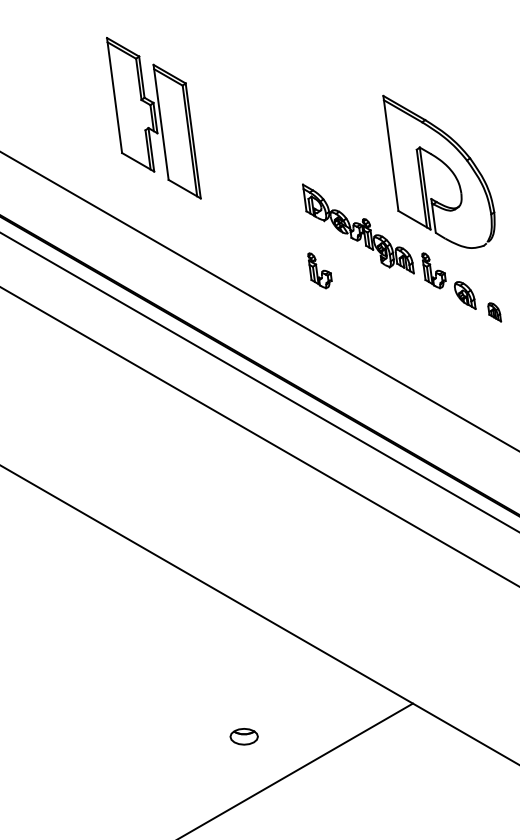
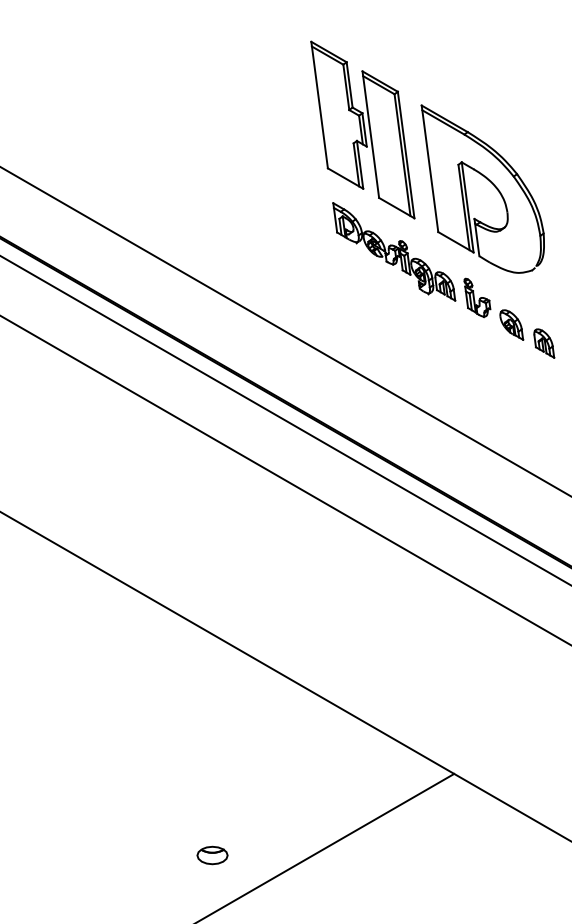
part: (153, 118) -> (362, 130), moved
part: (319, 270) -> (351, 297), removed
part: (494, 312) -> (543, 343), size x1.43
part: (243, 736) -> (211, 855), moved

